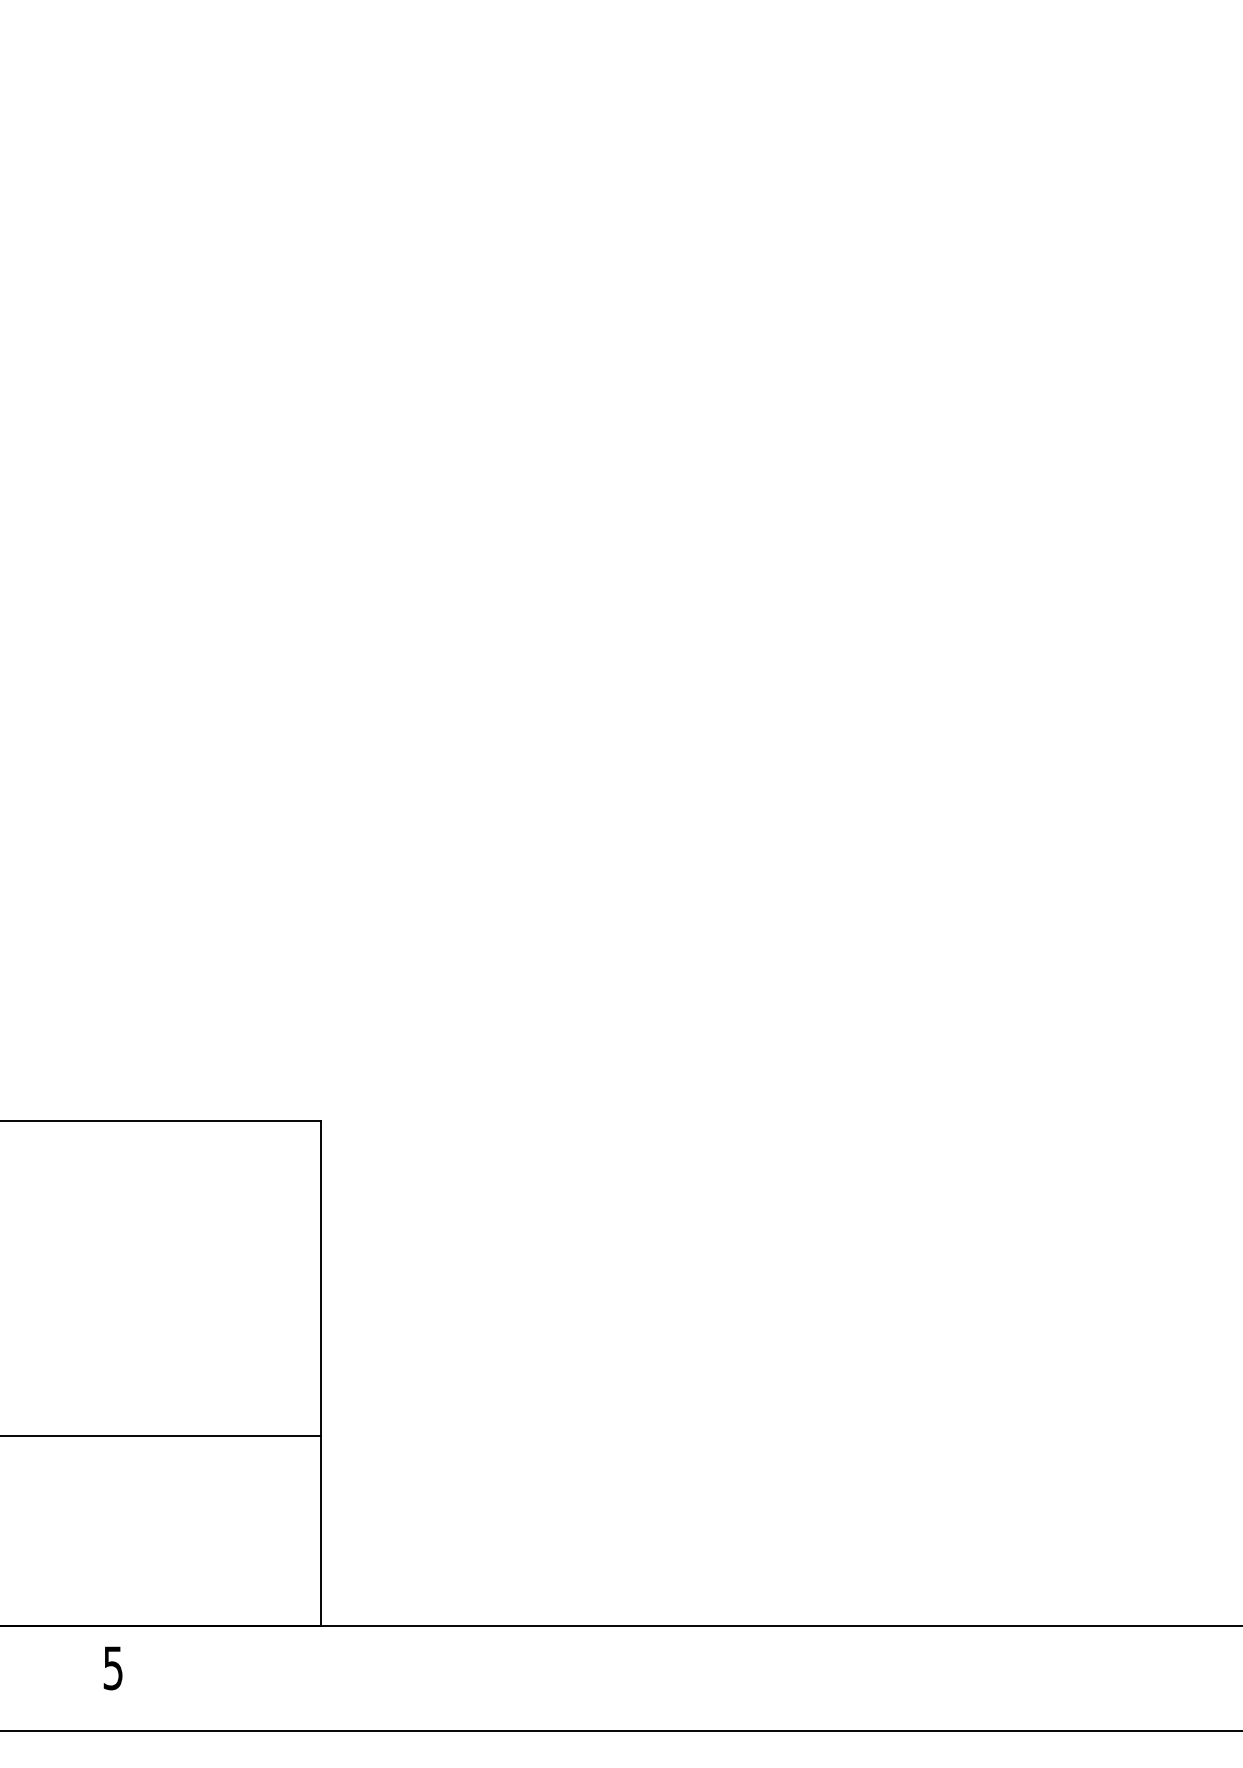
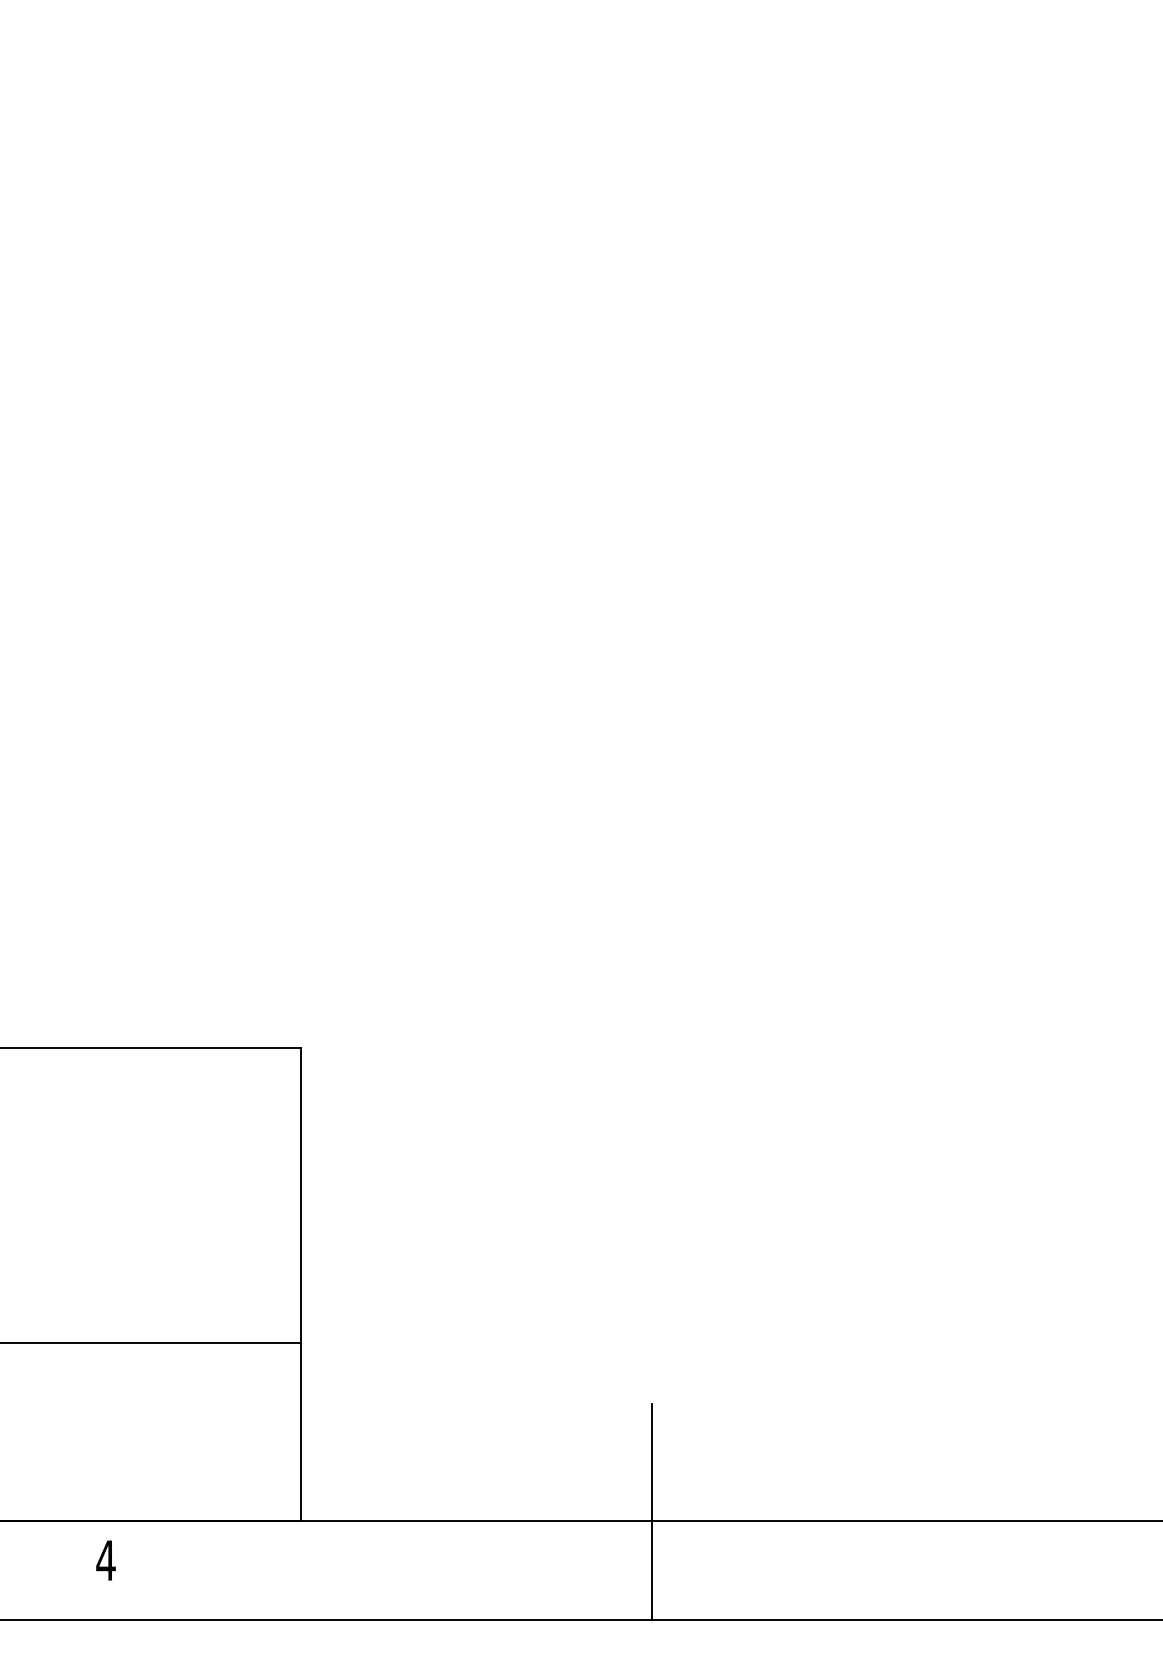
line: (697, 1615) -> (652, 1511), added
text: (112, 1668) -> (105, 1560), 5 -> 4

